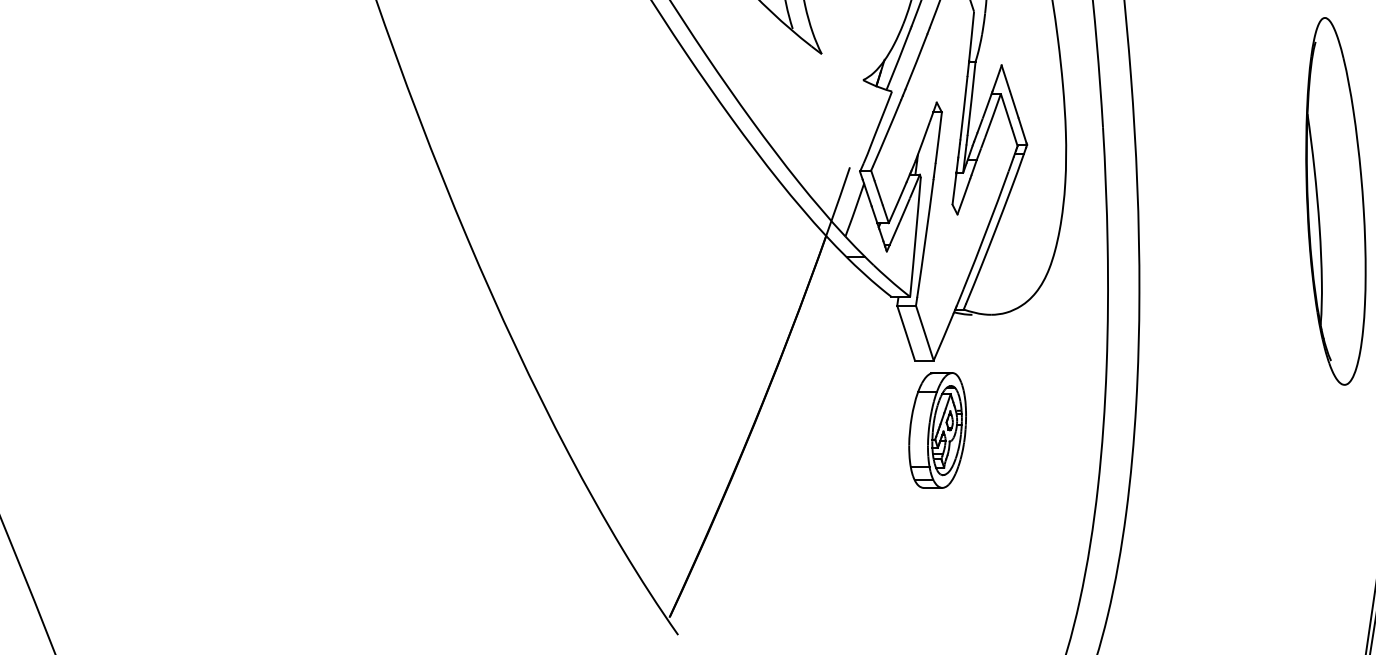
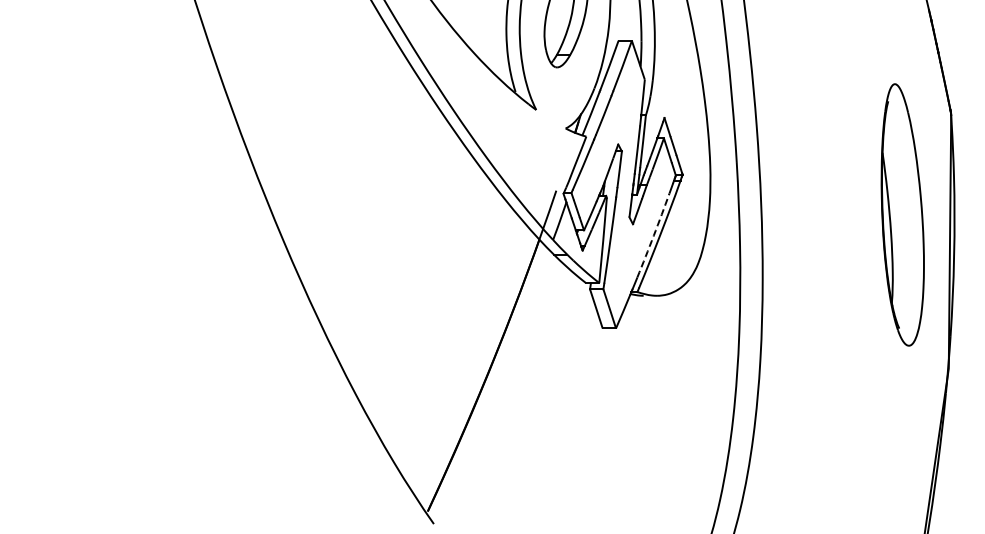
arc: (986, 230) -> (653, 235), solid -> dashed
part: (937, 429) -> (618, 377), removed

